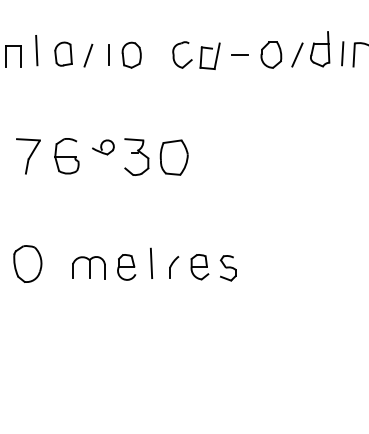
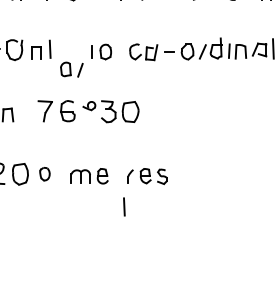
part: (73, 54) -> (71, 69), moved
part: (27, 262) -> (44, 173), size x0.6
line: (151, 262) -> (124, 206), moved

